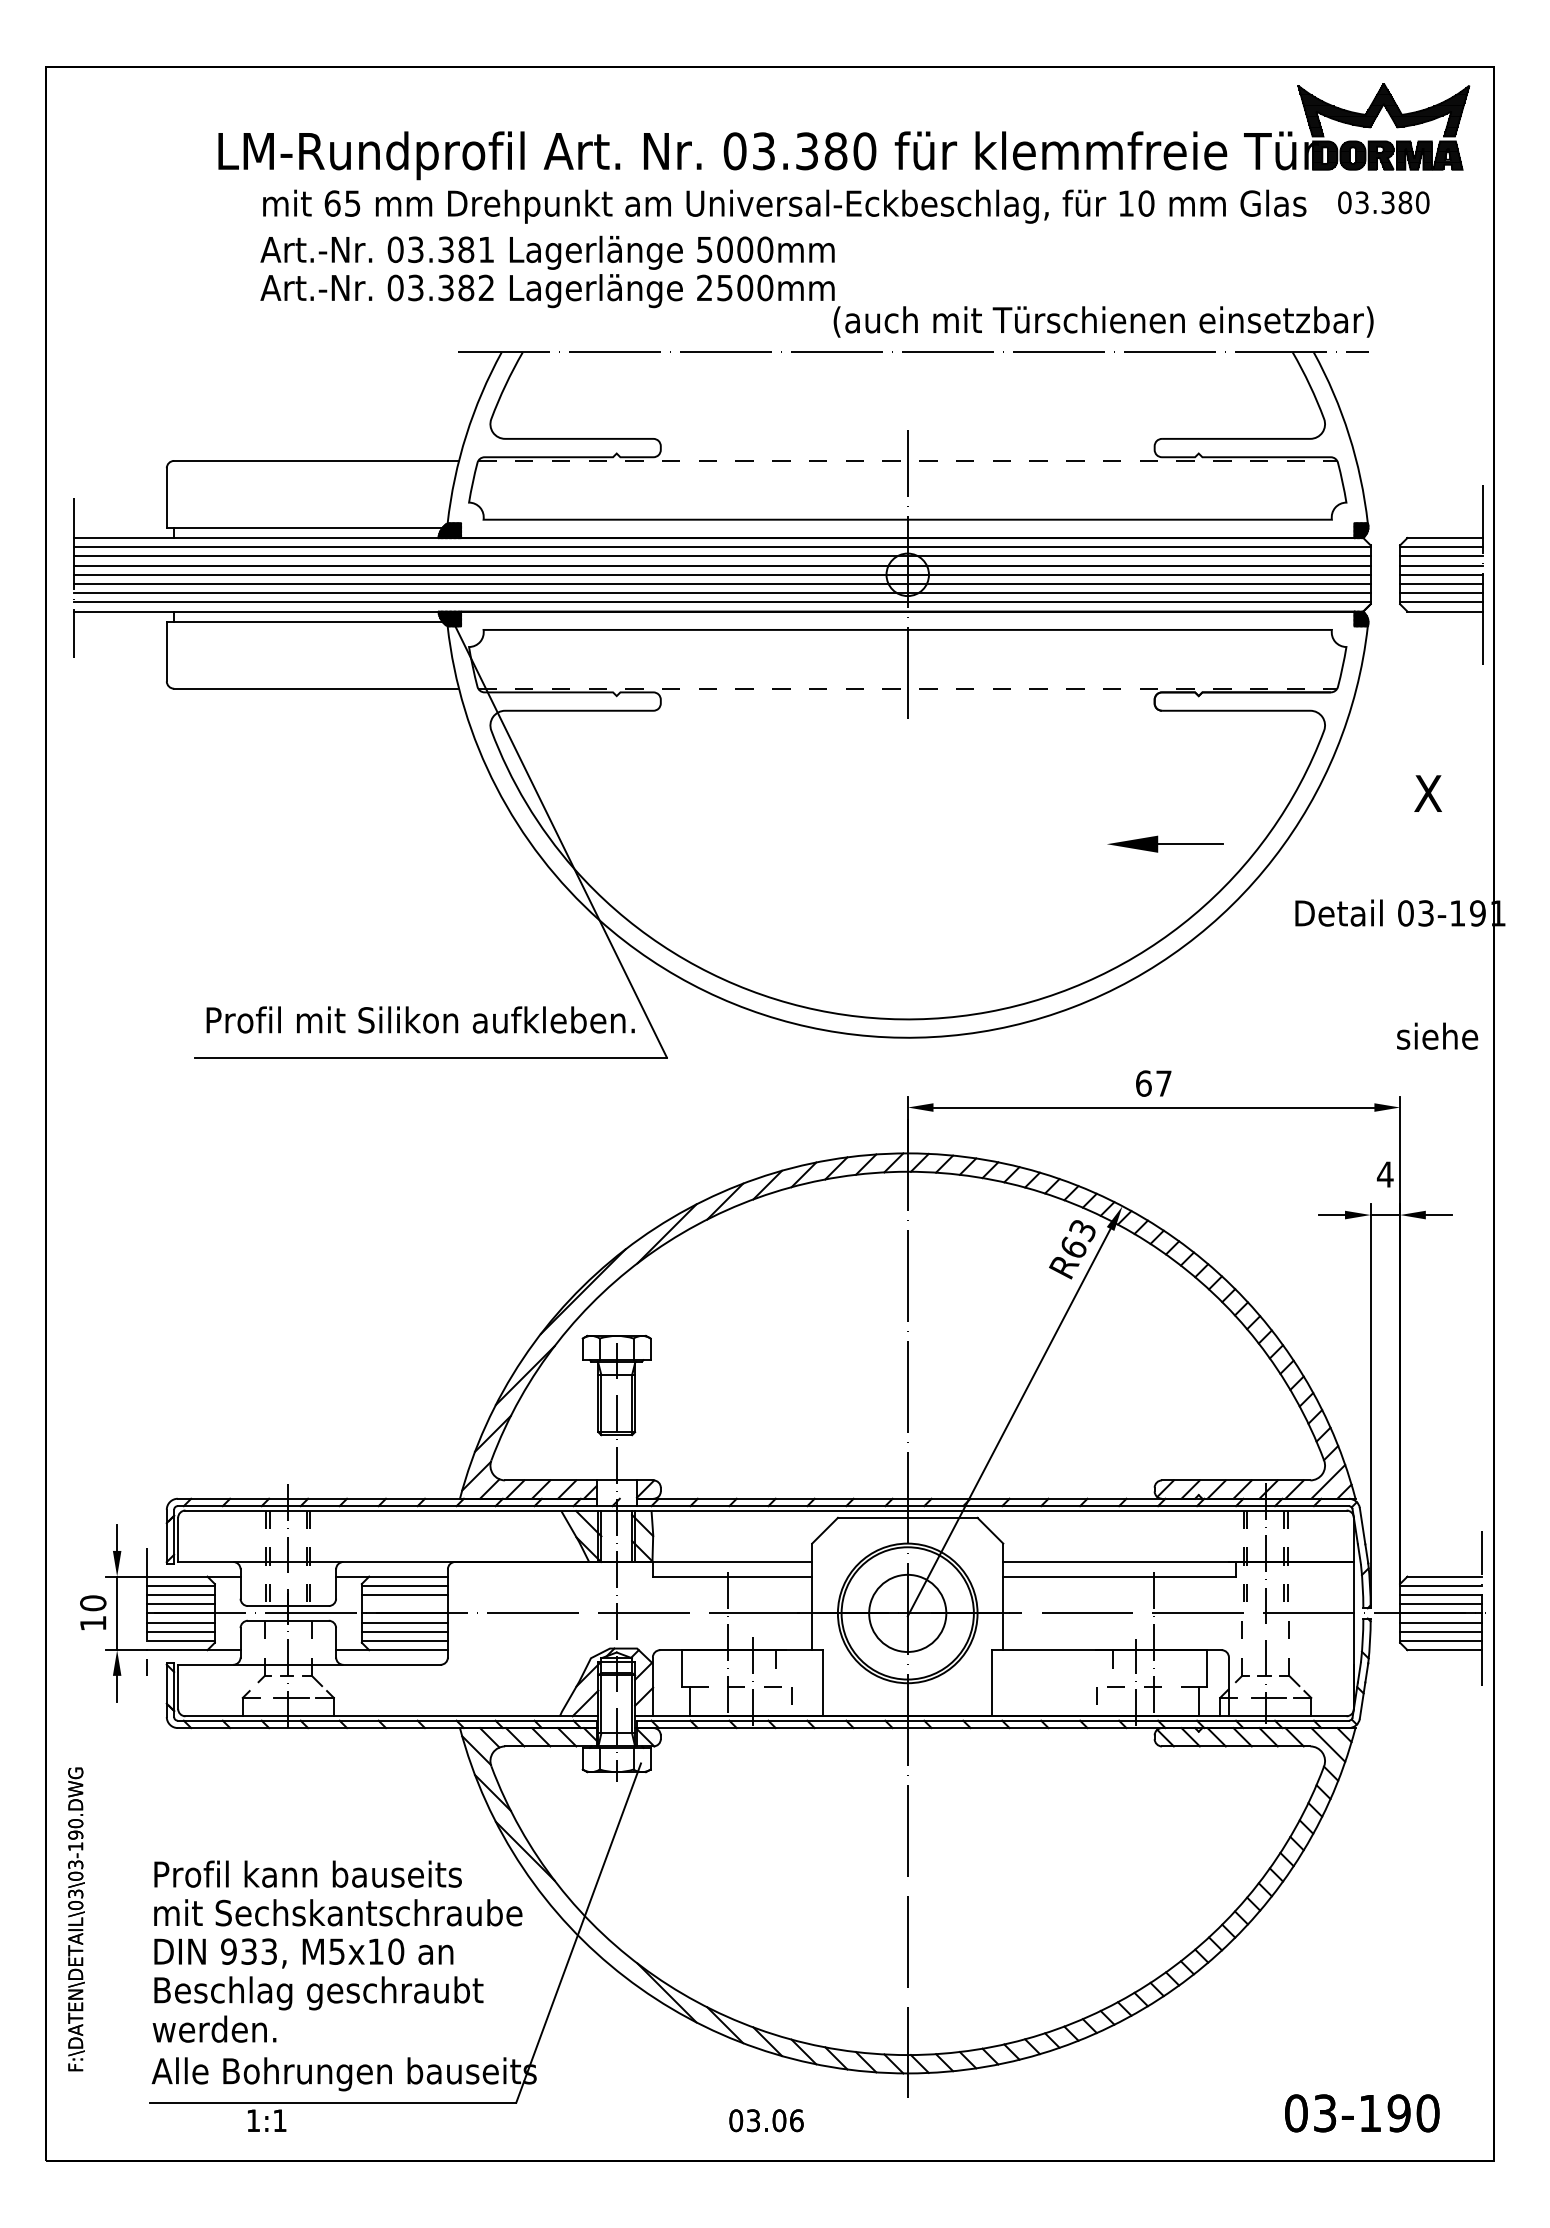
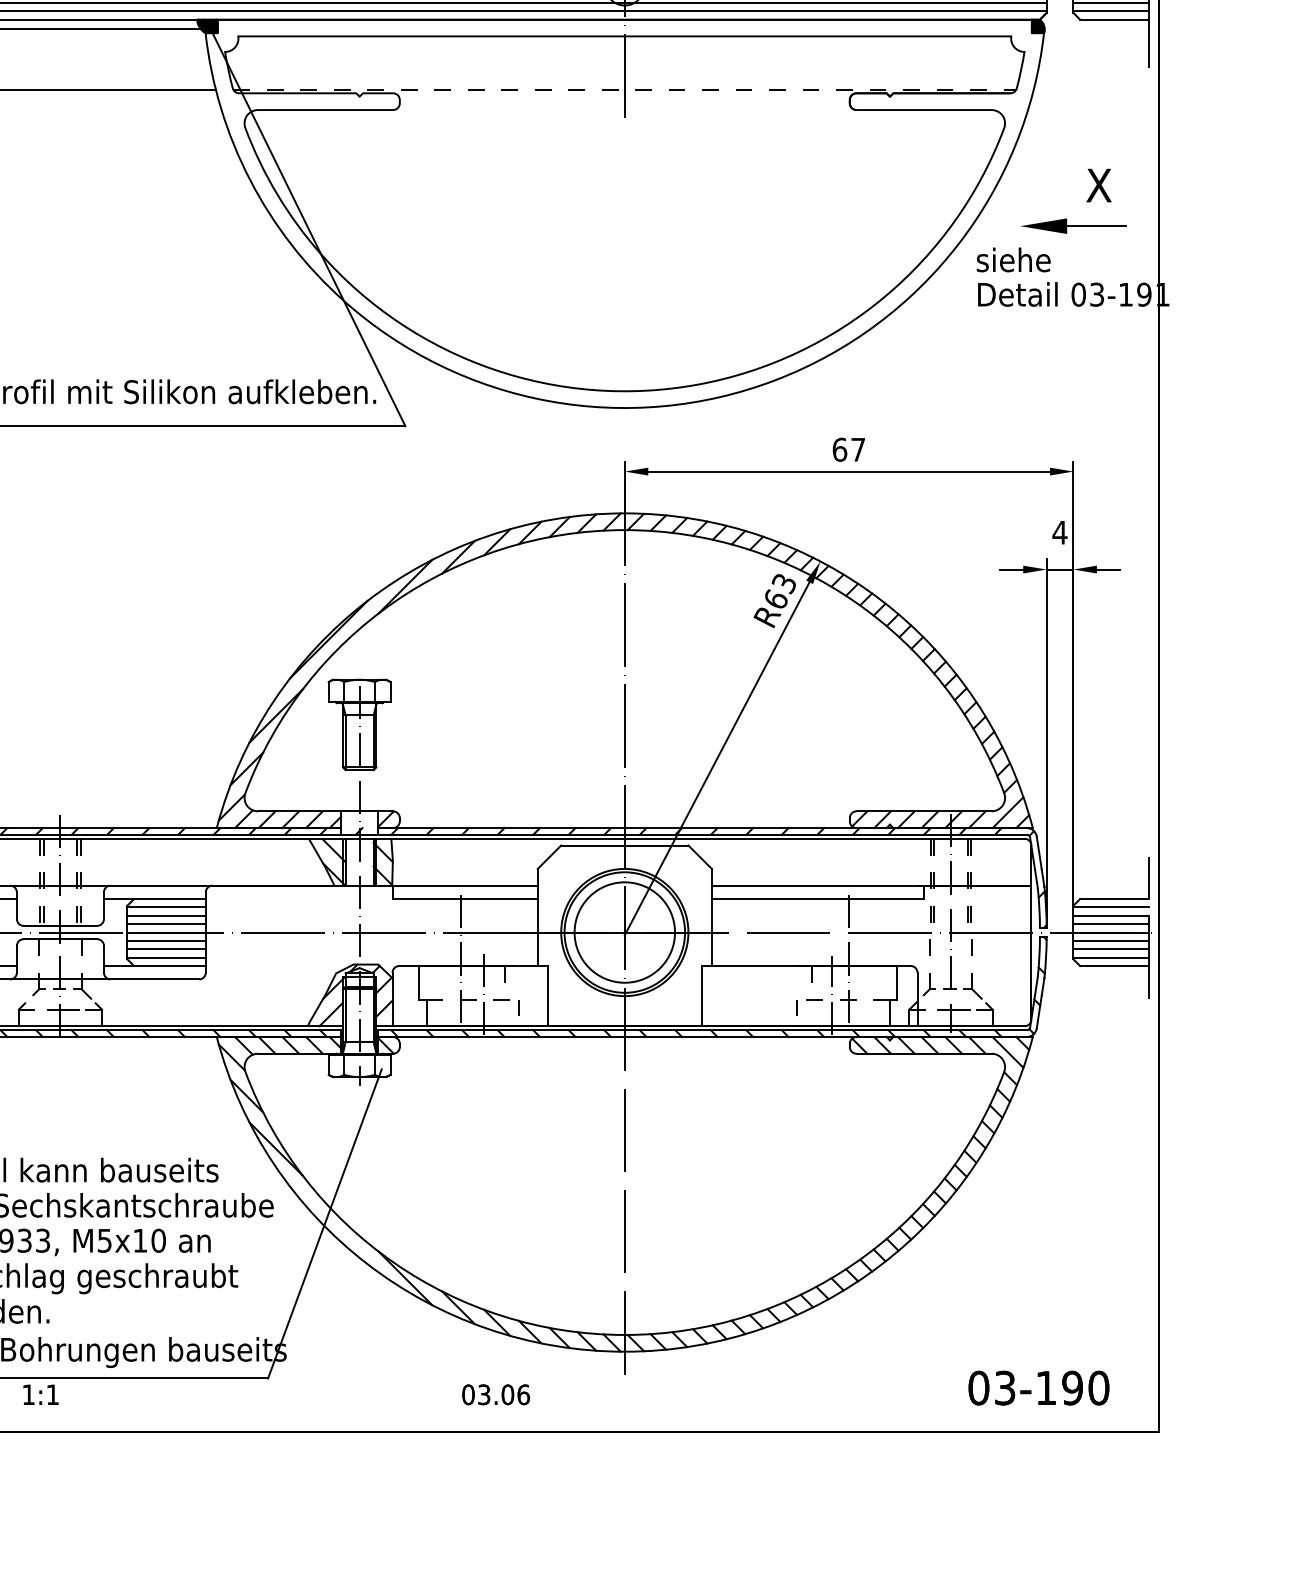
part: (1165, 843) -> (1073, 225), moved
text: (1437, 1035) -> (1013, 259), moved
line: (404, 1604) -> (166, 924), added
circle: (907, 1613) -> (624, 932), size x1.43

